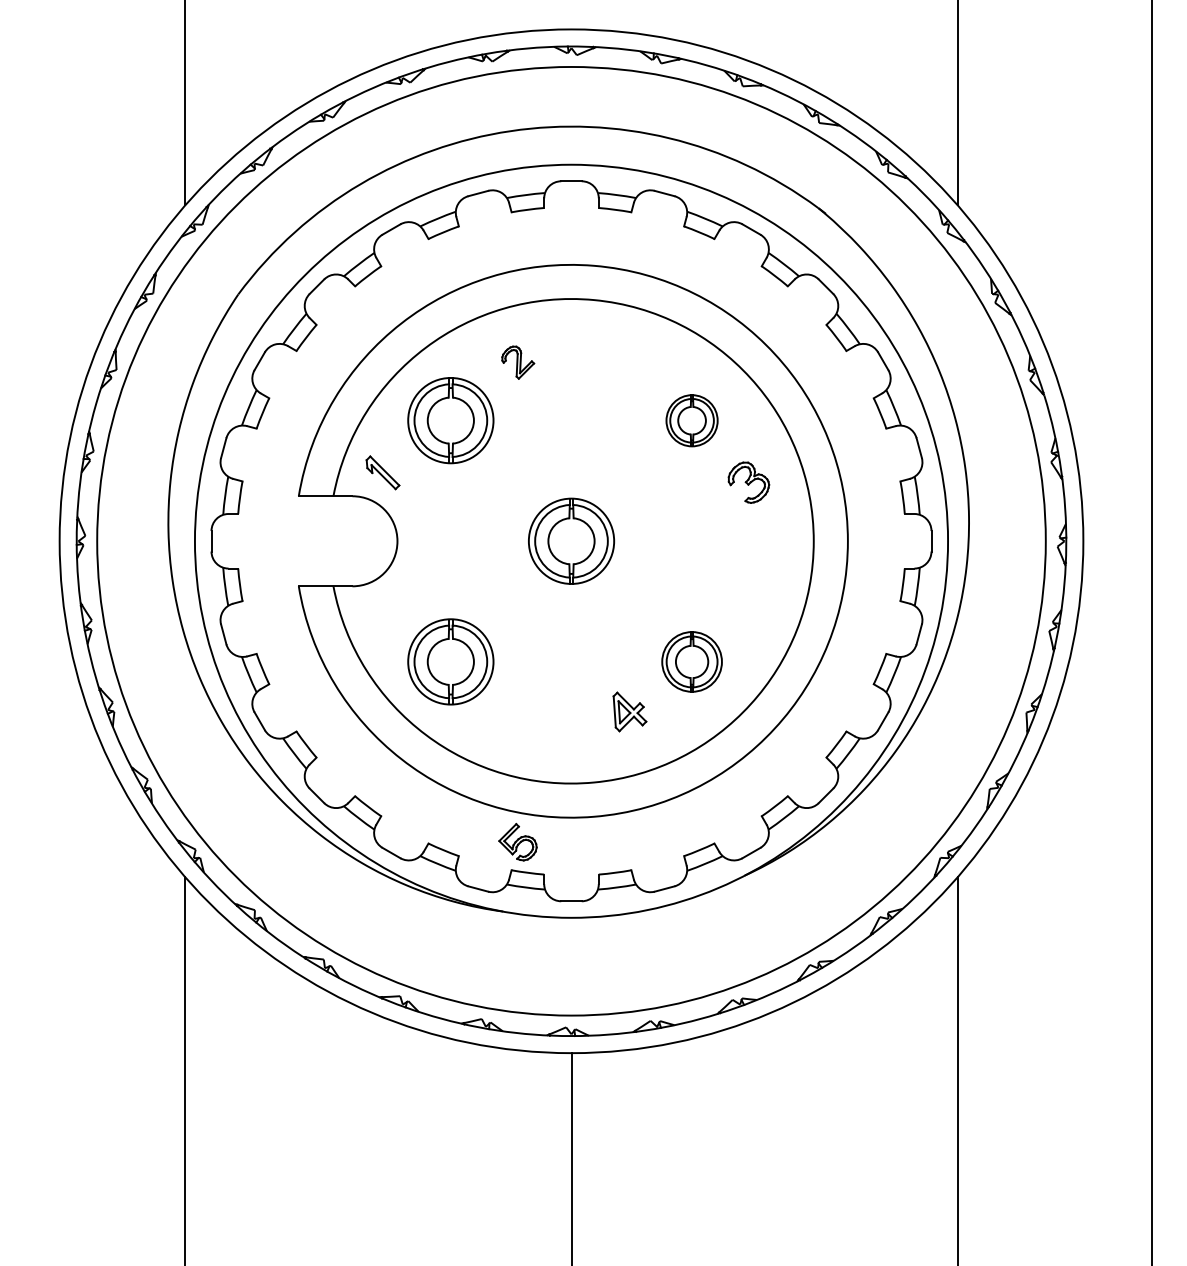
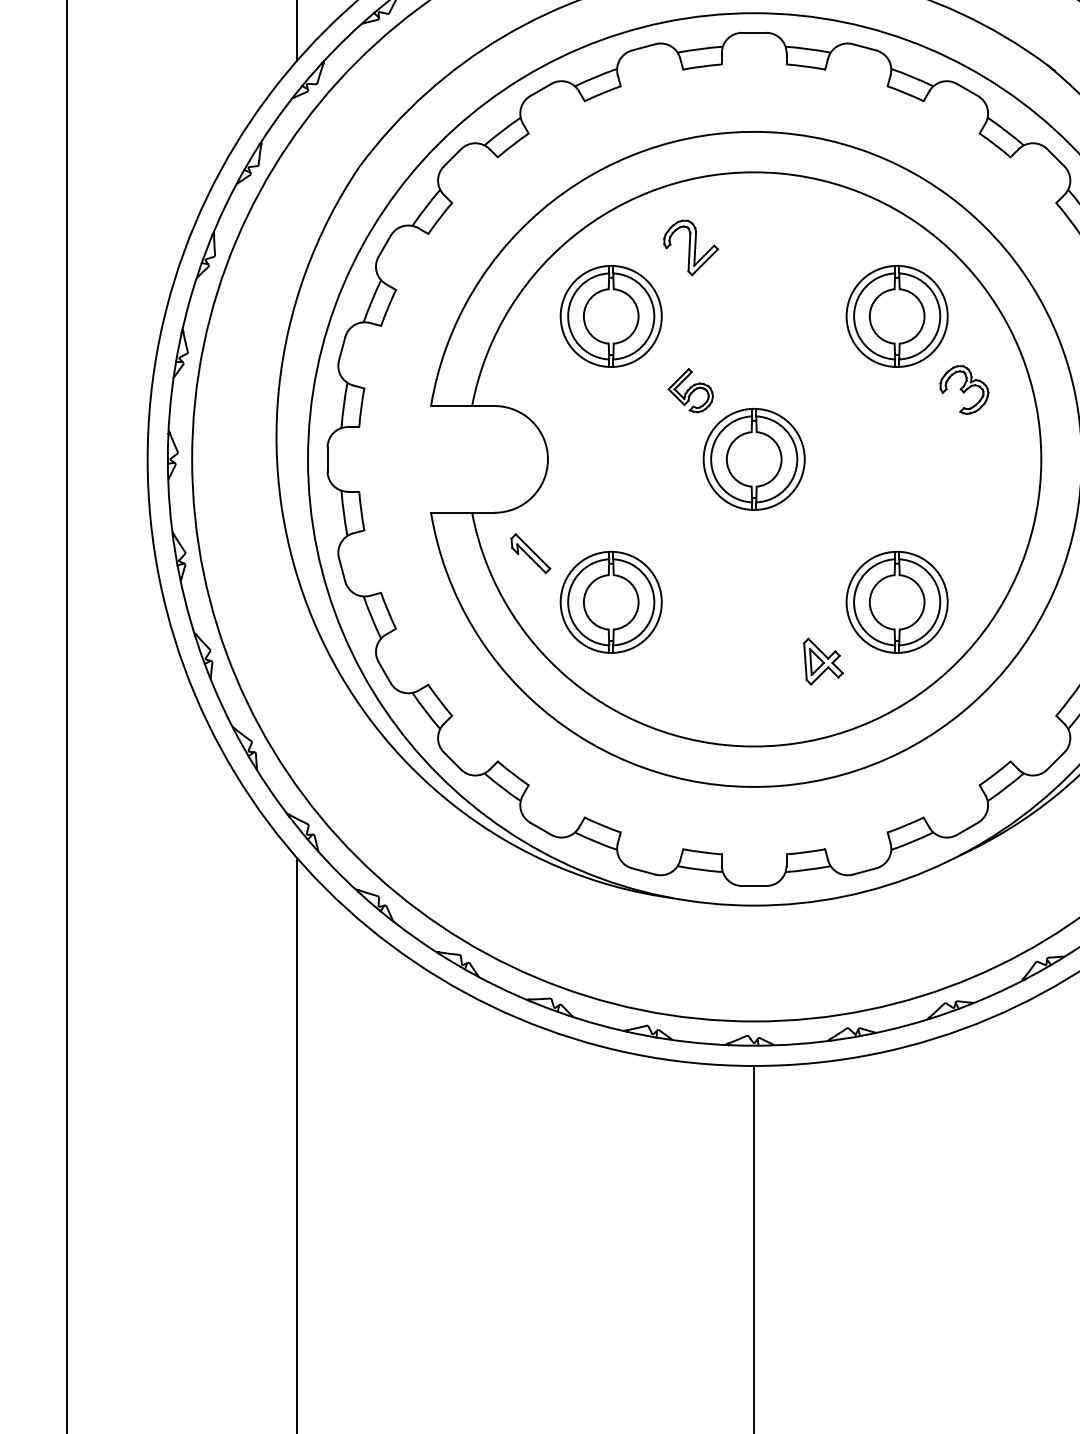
part: (517, 362) -> (690, 247), size x1.43
part: (691, 420) -> (896, 316), size x1.67
part: (382, 472) -> (530, 553), moved
part: (691, 661) -> (896, 601), size x1.43
part: (517, 842) -> (690, 390), moved

